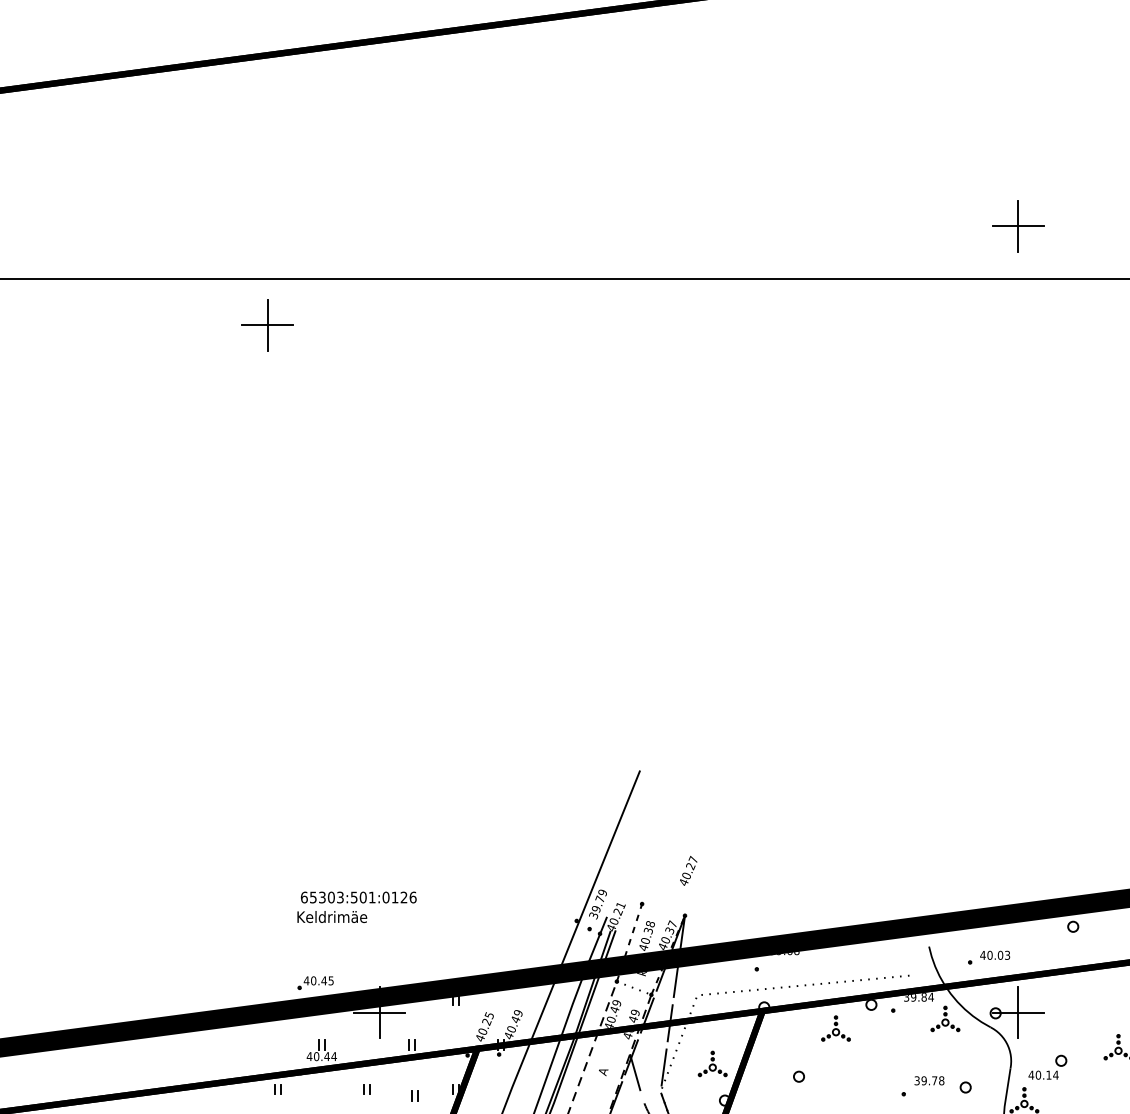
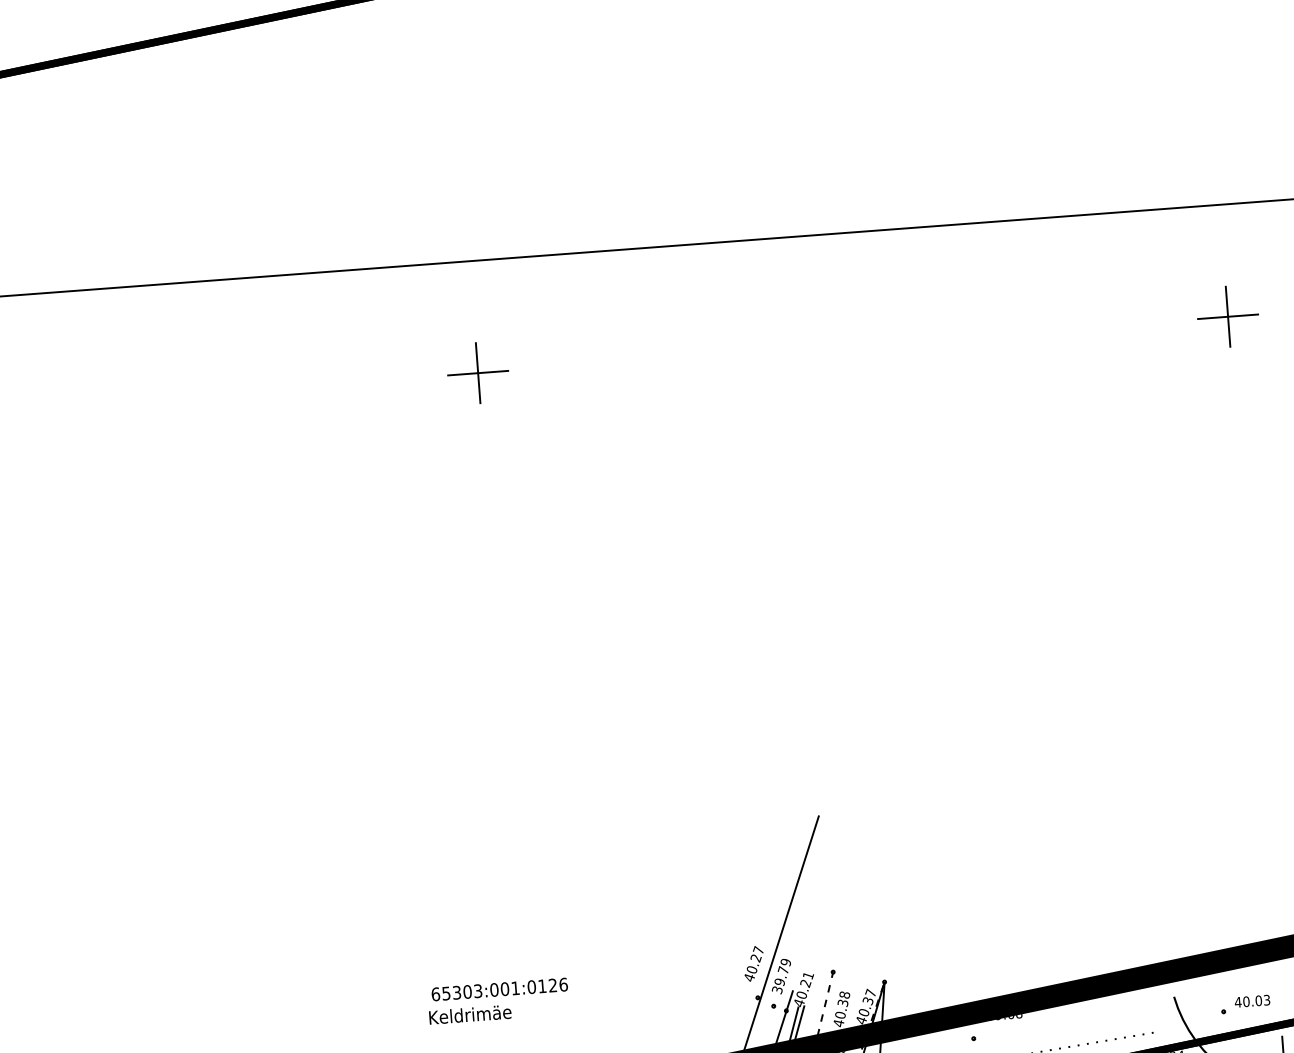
part: (1018, 226) -> (1228, 316), moved
part: (267, 325) -> (477, 373), moved
text: (688, 870) -> (753, 963), moved
text: (353, 897) -> (493, 989), 65303:501:0126 -> 65303:001:0126

